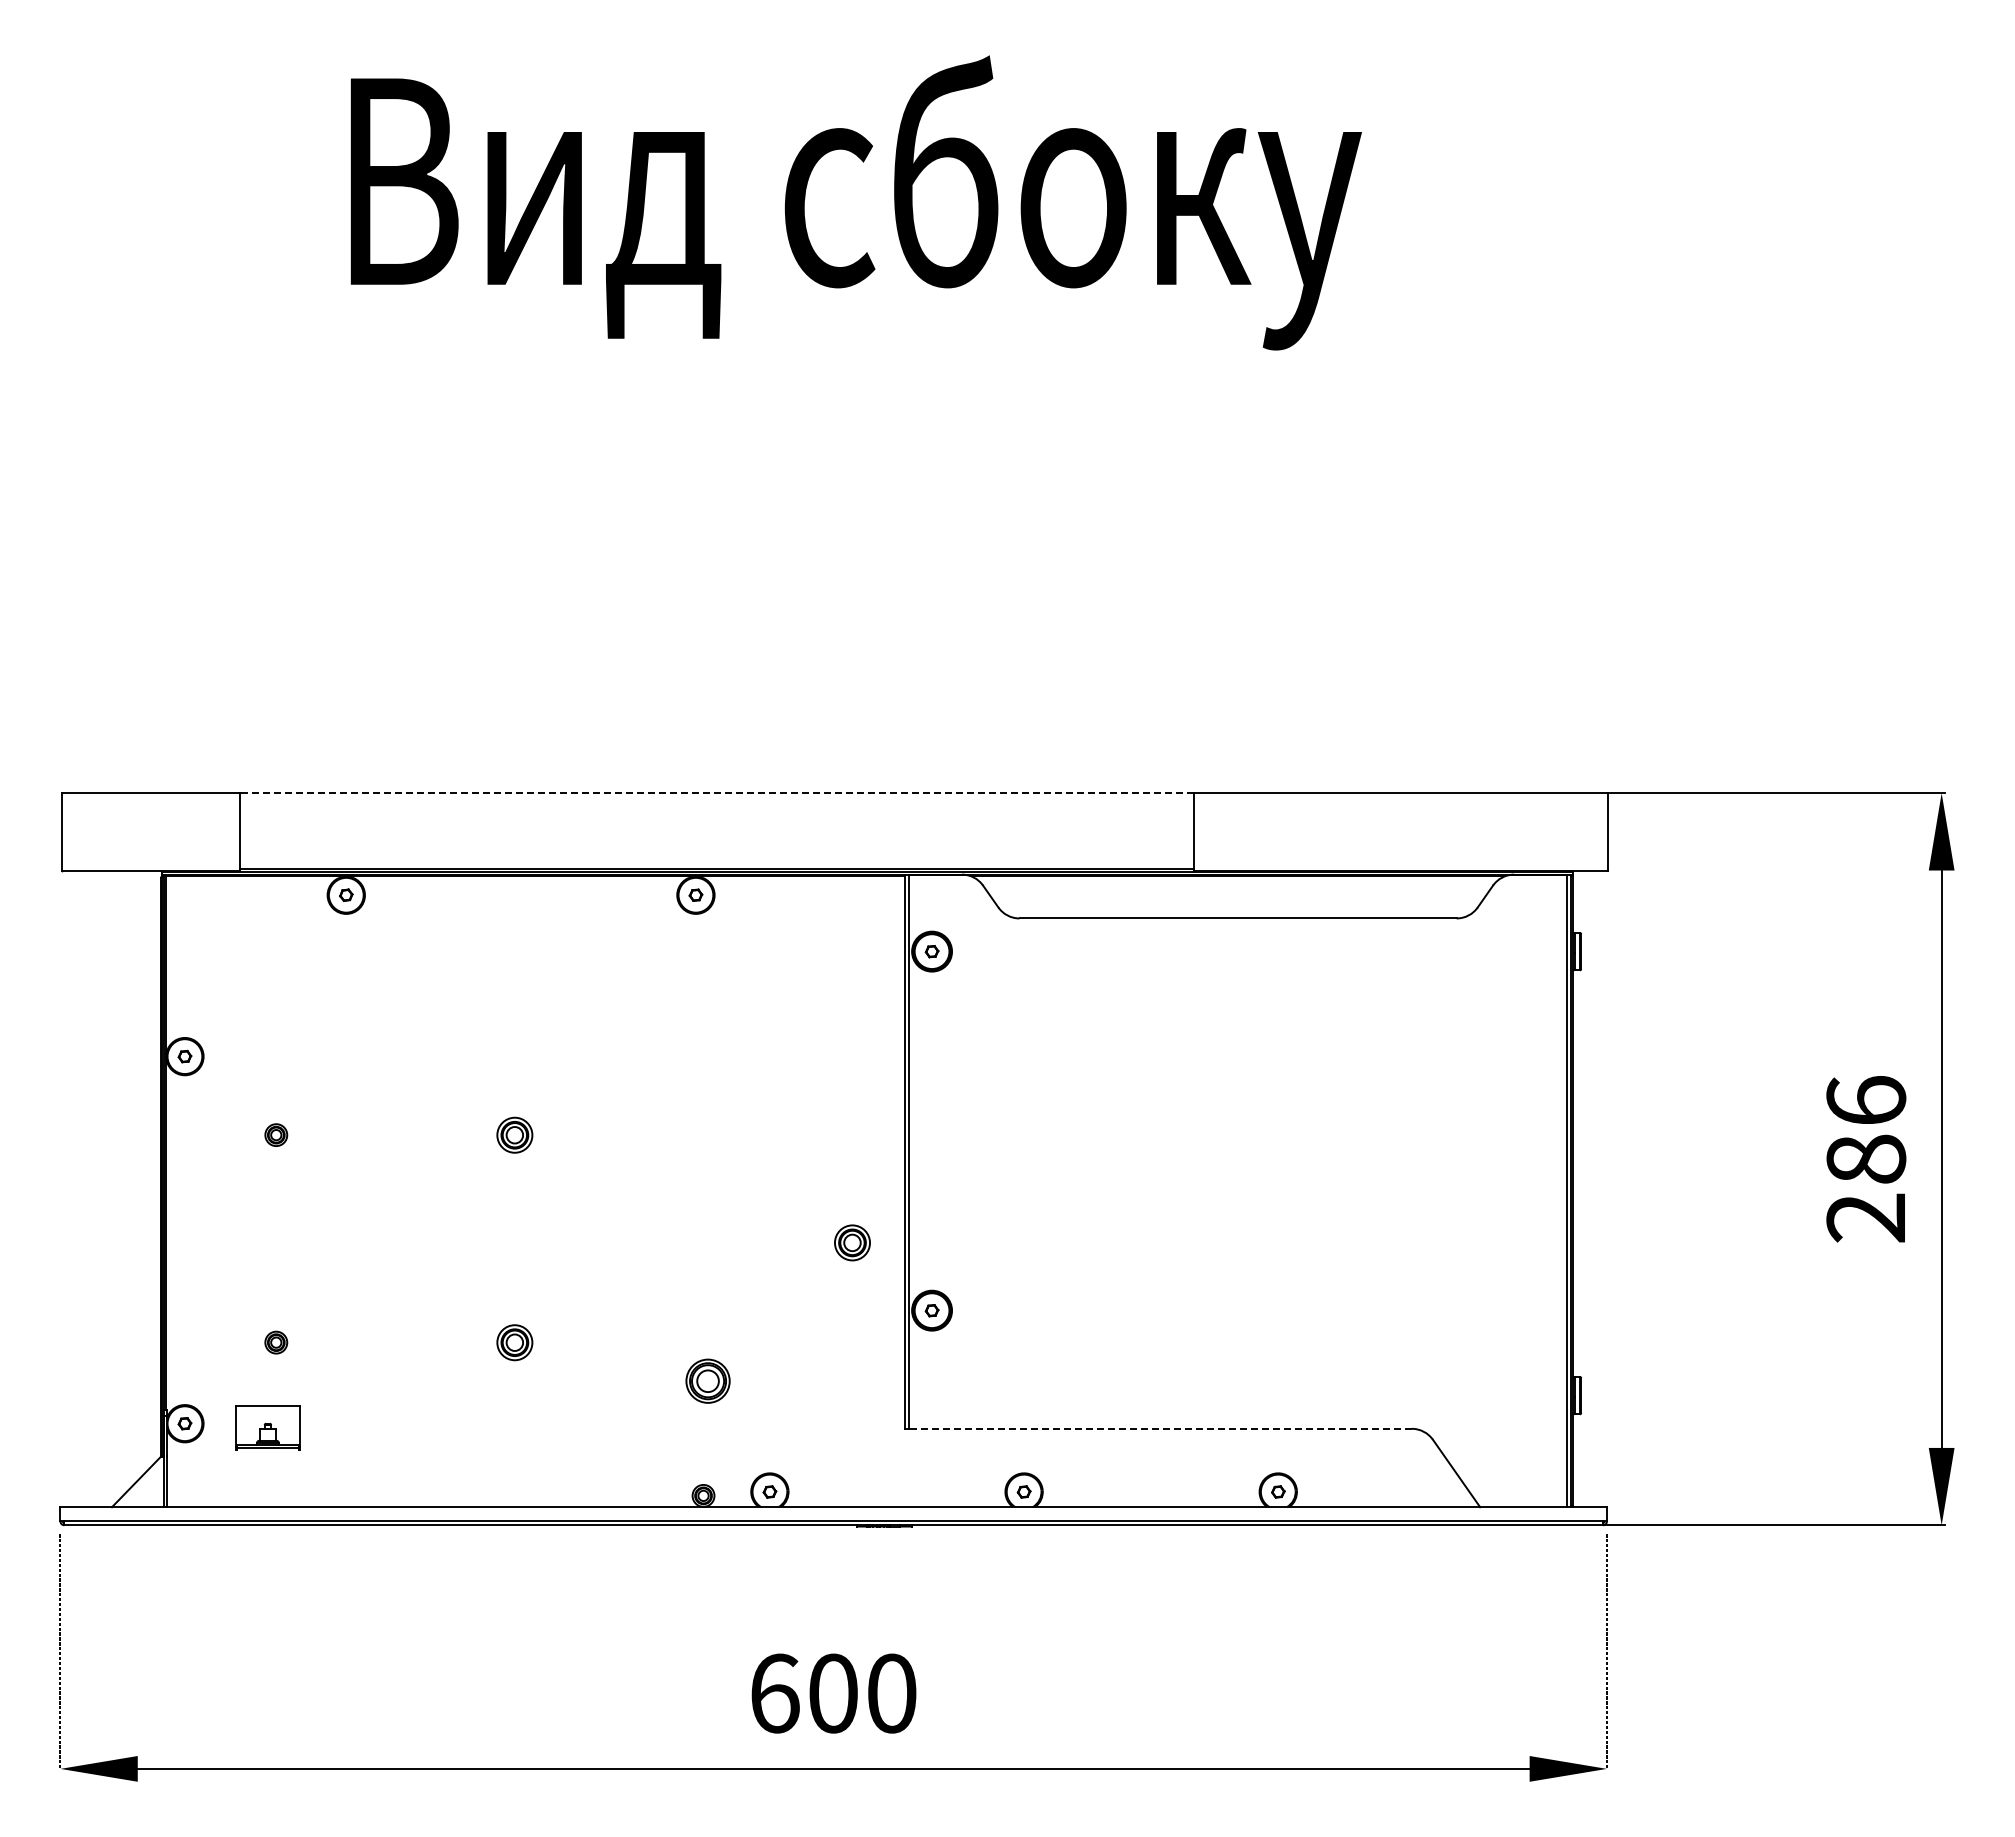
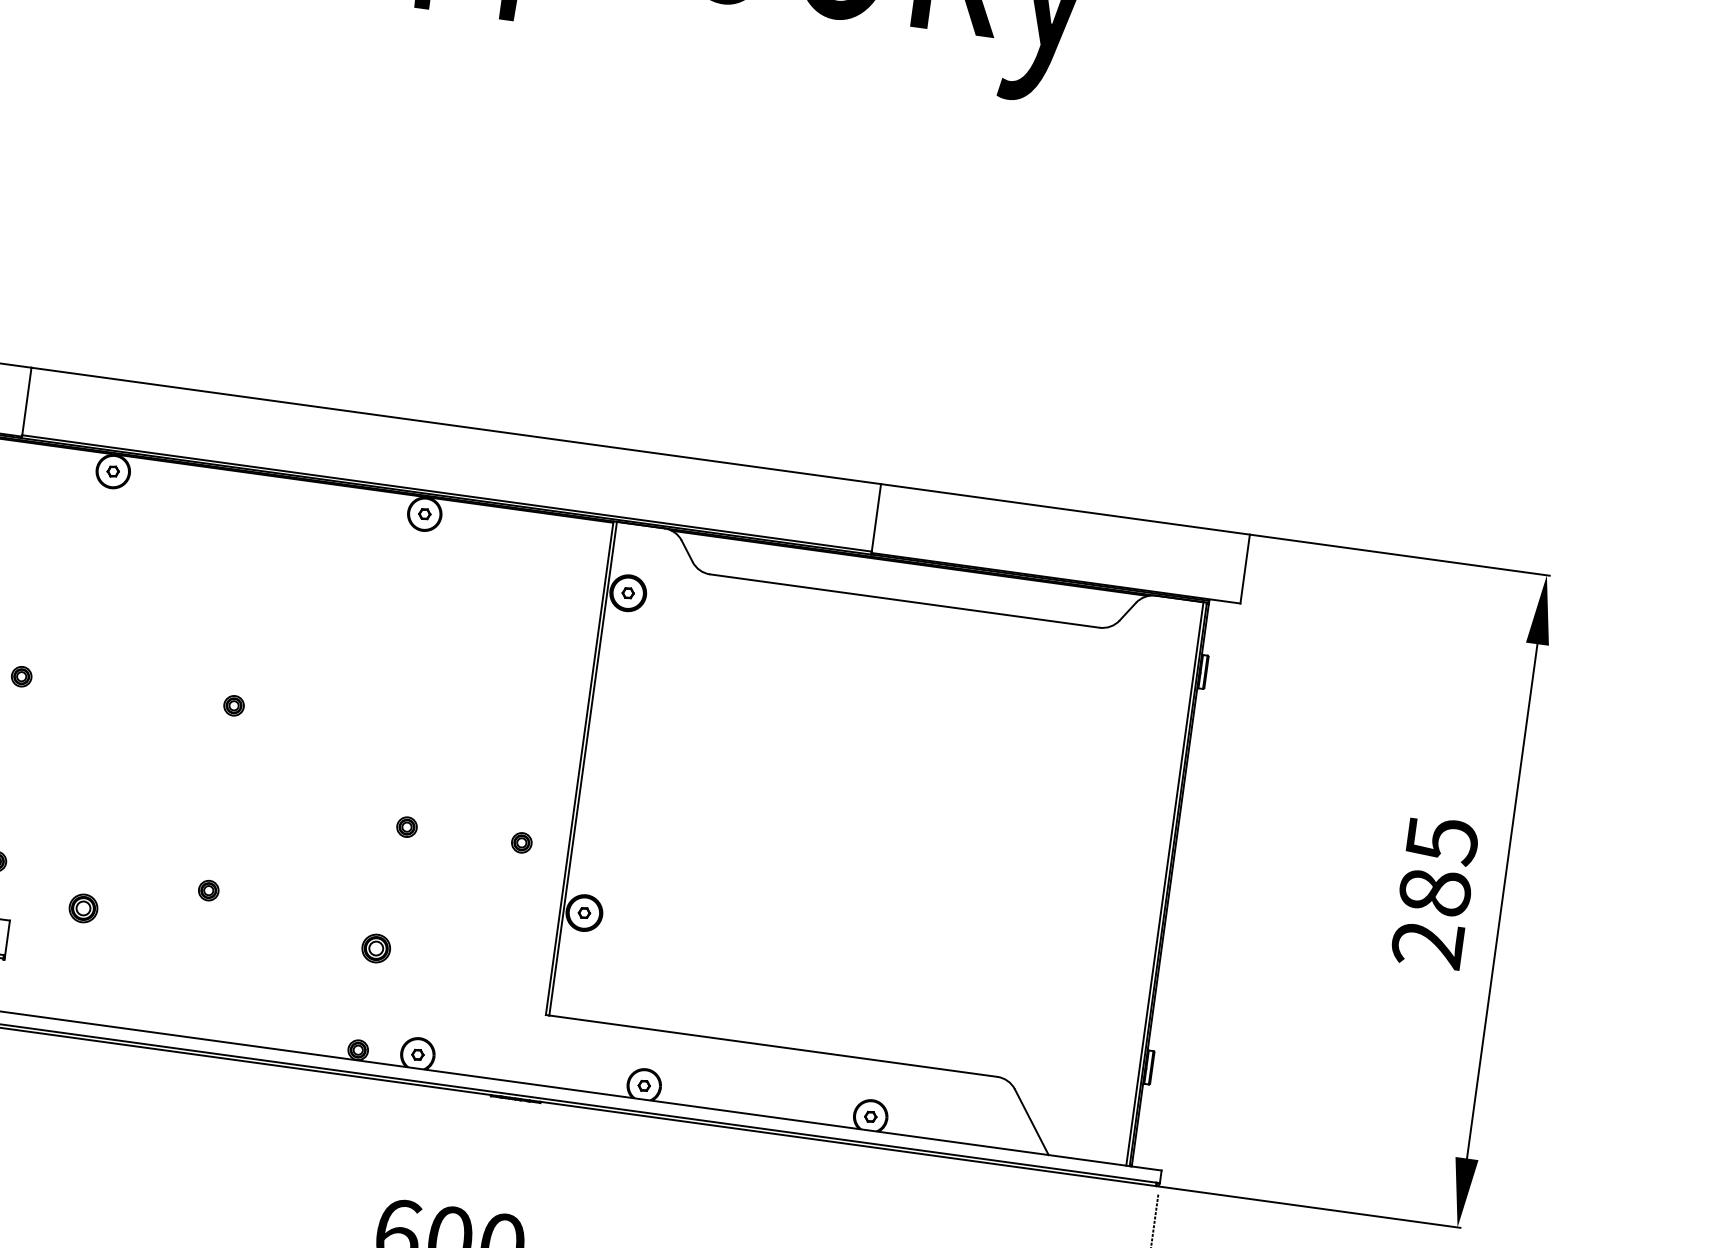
line: (717, 793) -> (456, 426), dashed -> solid
text: (1866, 1101) -> (1442, 840), 286 -> 285
part: (514, 1134) -> (233, 705), size x0.62
part: (723, 1242) -> (406, 826), added
part: (852, 1242) -> (521, 842), size x0.62
part: (514, 1342) -> (208, 890), size x0.62
part: (379, 1380) -> (83, 907), added
part: (707, 1380) -> (375, 947), size x0.71
line: (1159, 1428) -> (772, 1045), dashed -> solid

